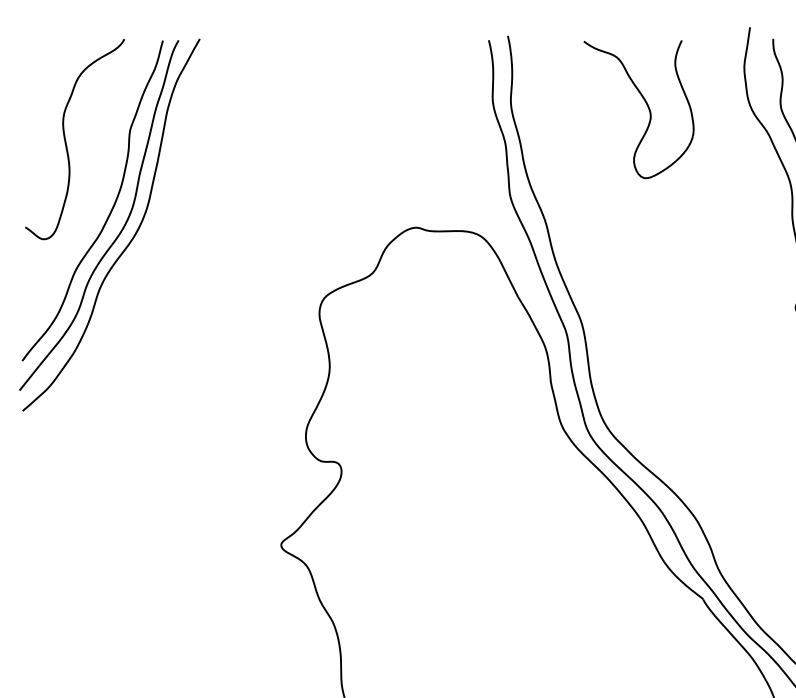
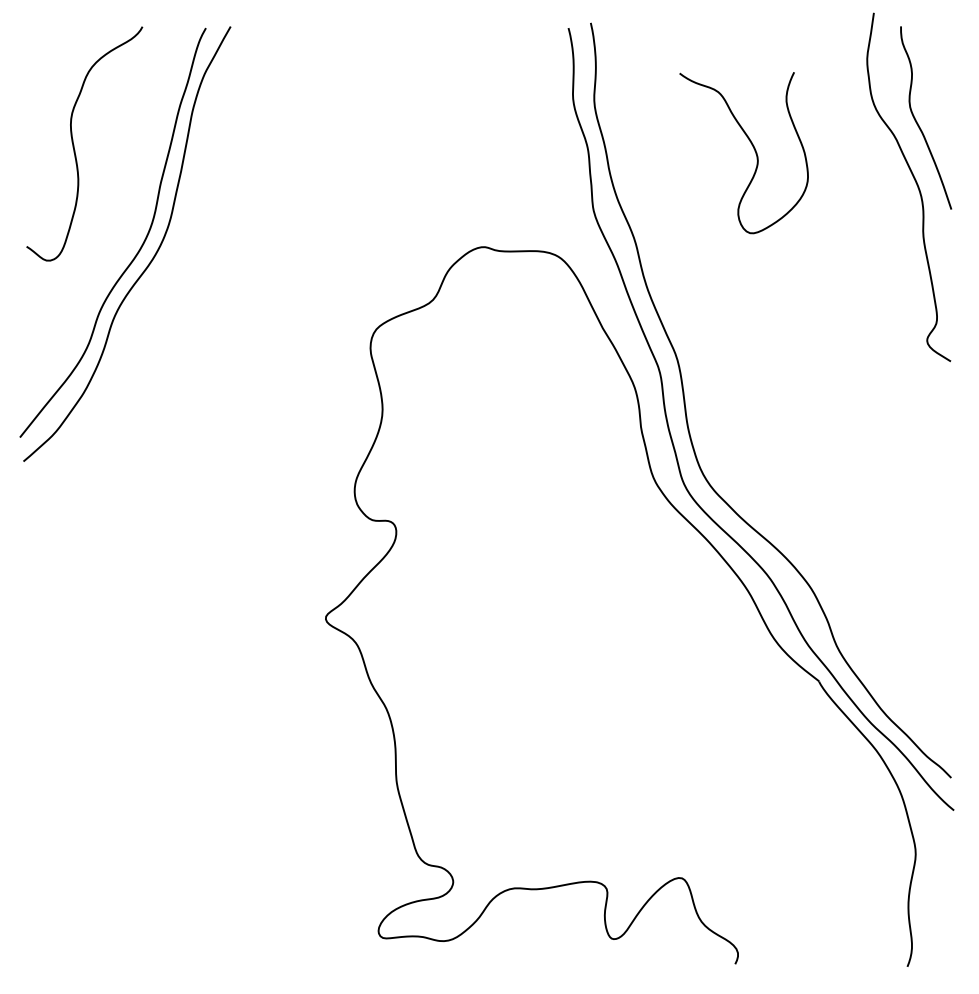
curve: (647, 105) -> (753, 148), moved
curve: (111, 208) -> (127, 224), removed

